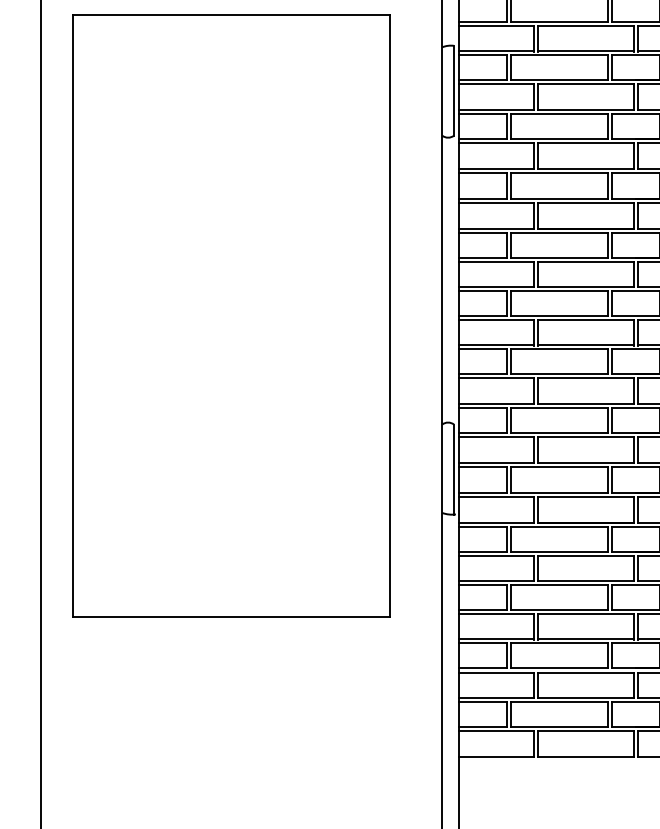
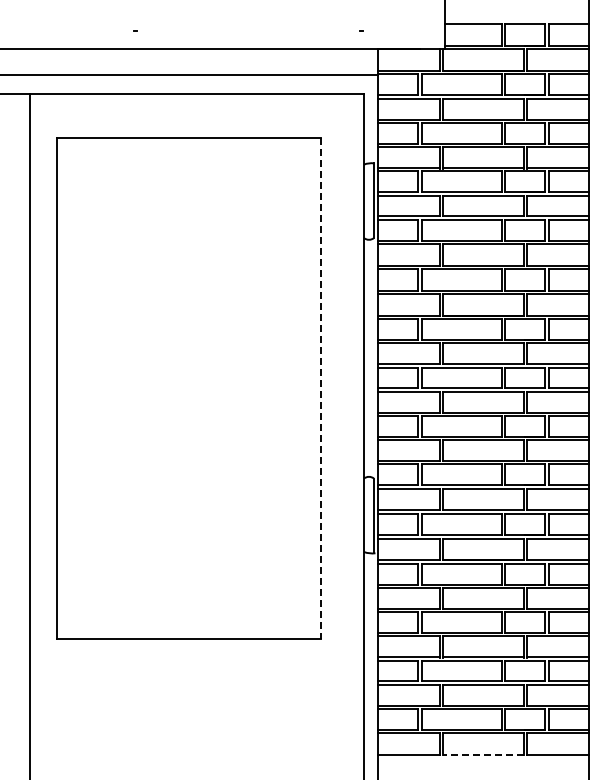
line: (389, 316) -> (320, 388), solid -> dashed
line: (585, 756) -> (483, 754), solid -> dashed

